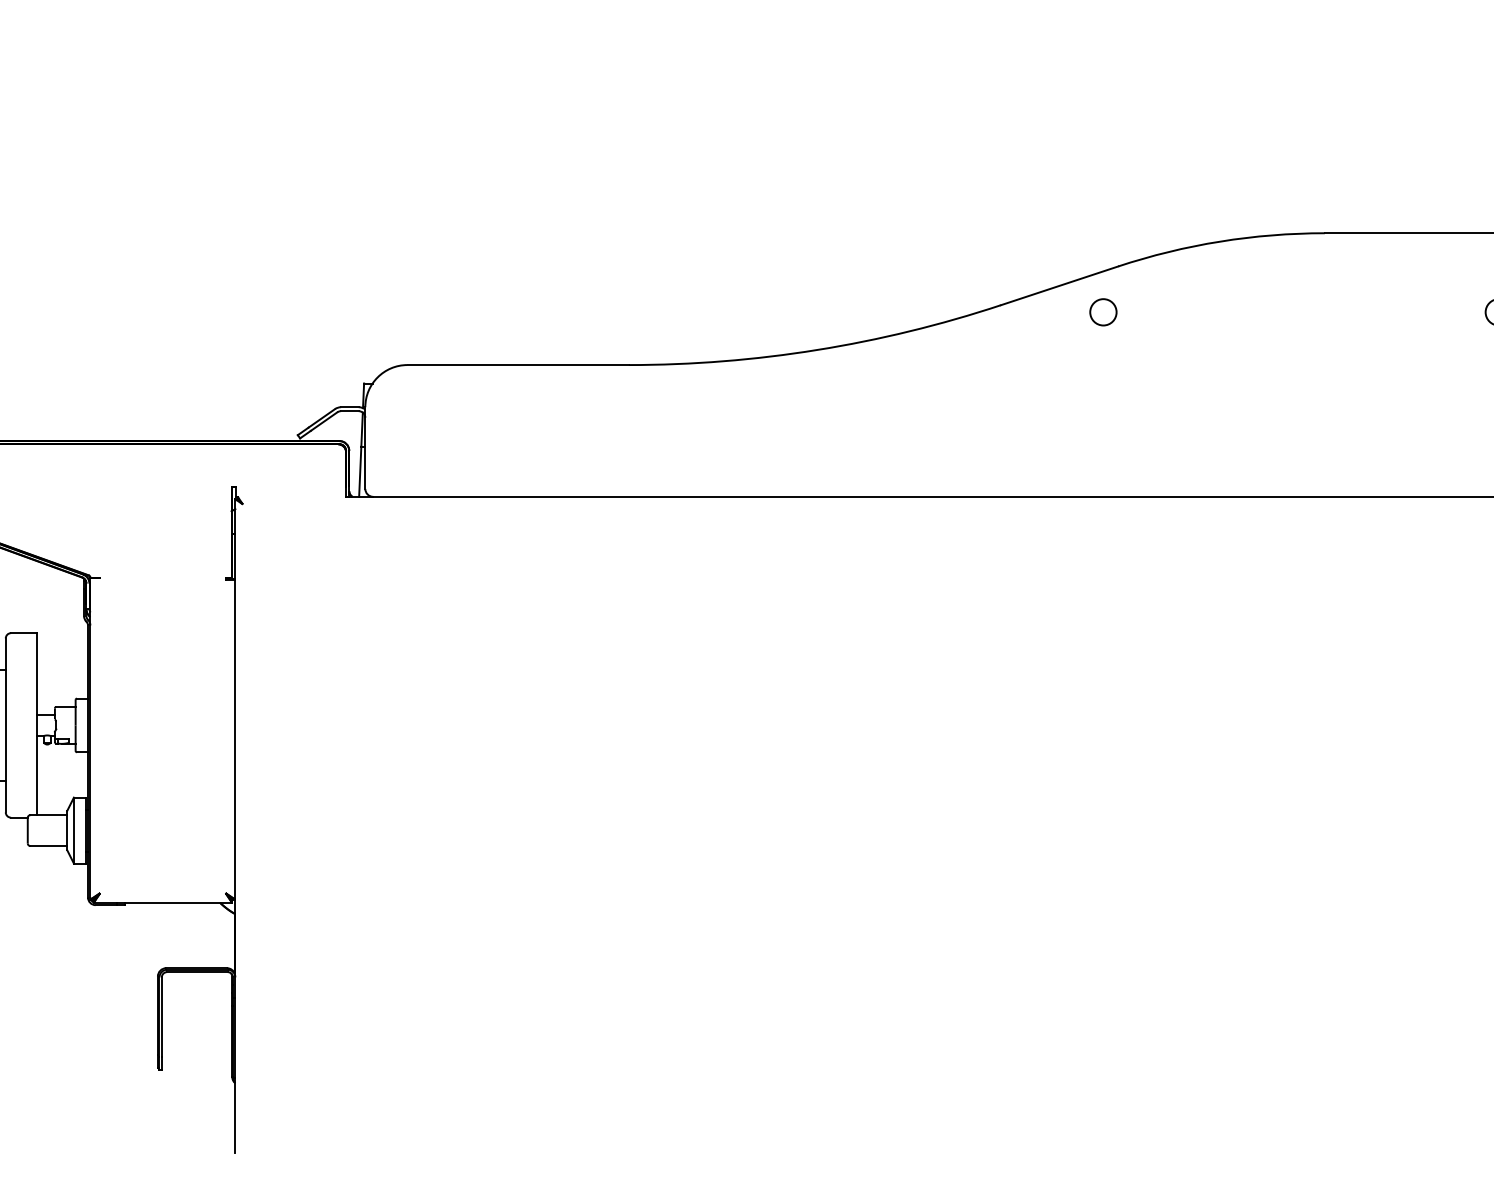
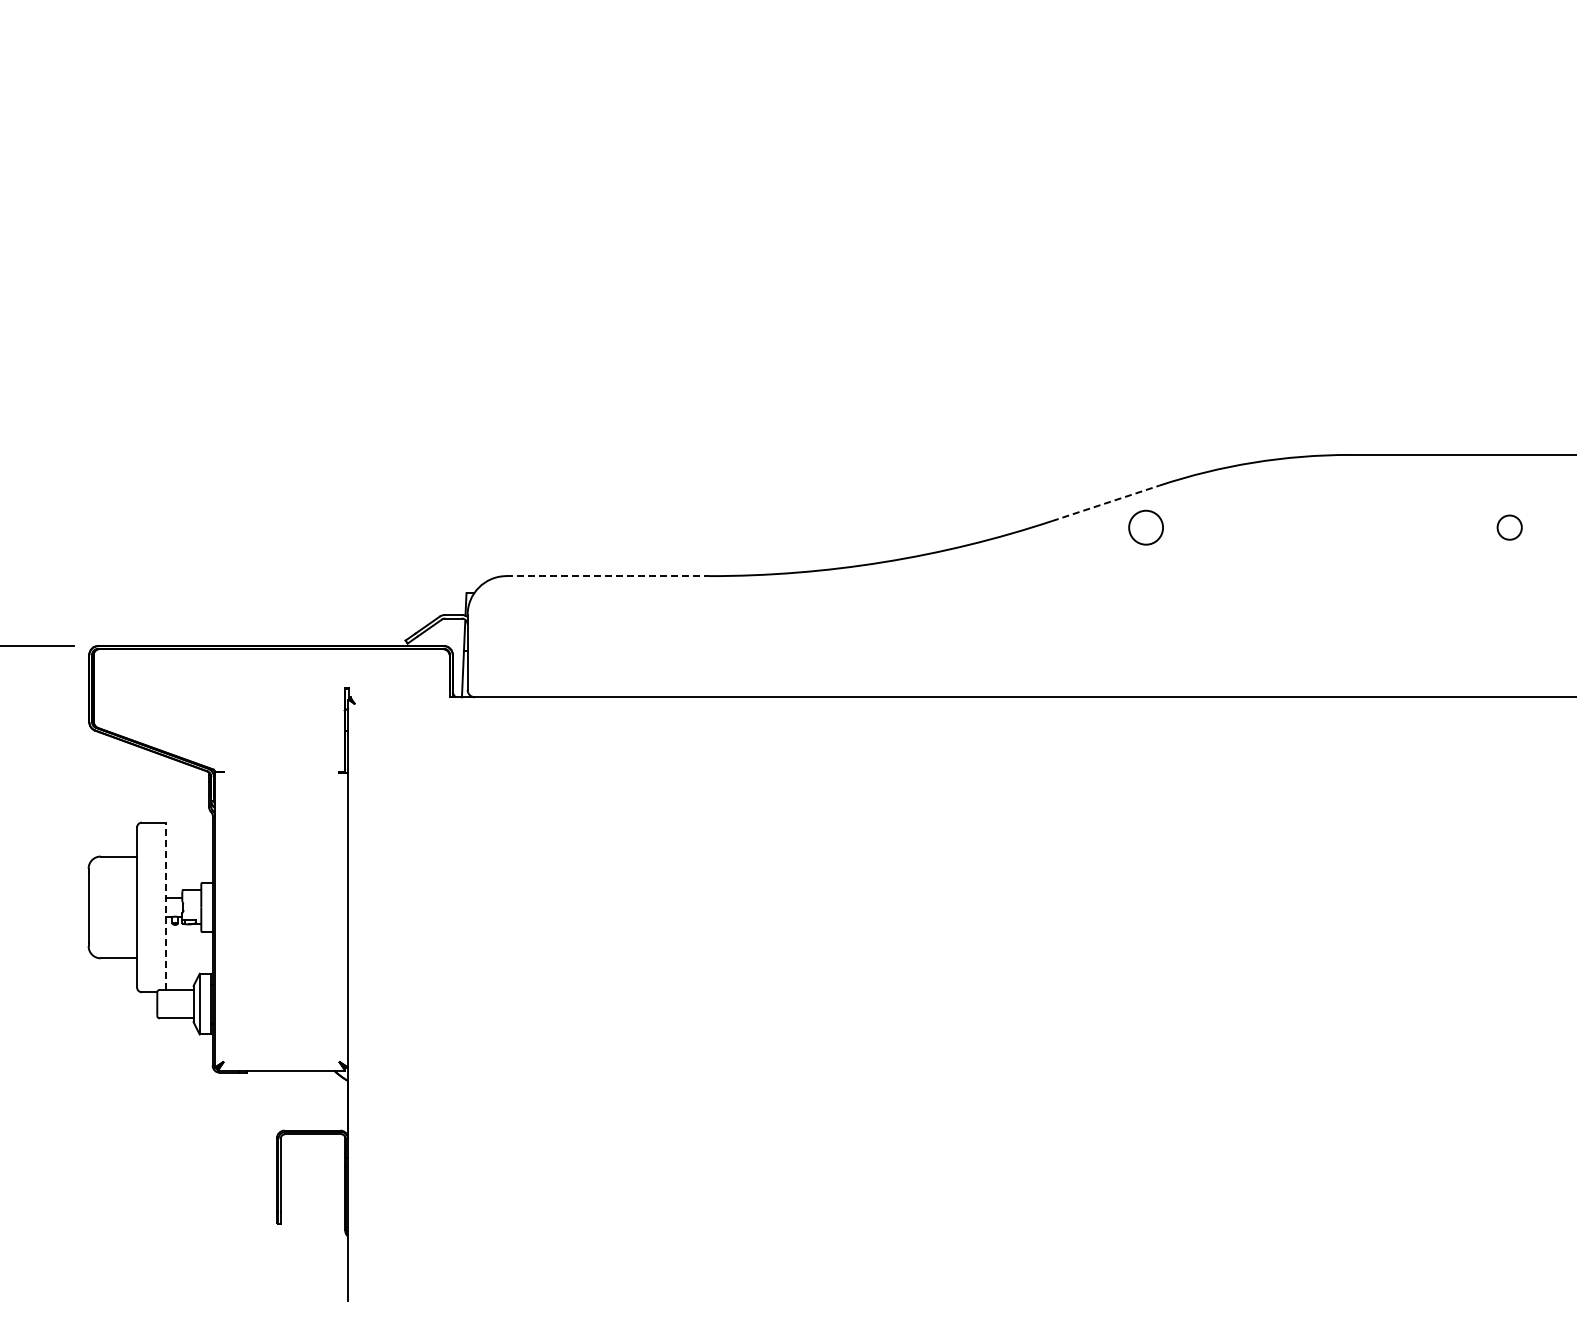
line: (1059, 286) -> (1105, 503), solid -> dashed
circle: (1103, 312) -> (1146, 527), size x1.4
line: (518, 365) -> (608, 576), solid -> dashed
line: (37, 724) -> (166, 906), solid -> dashed

